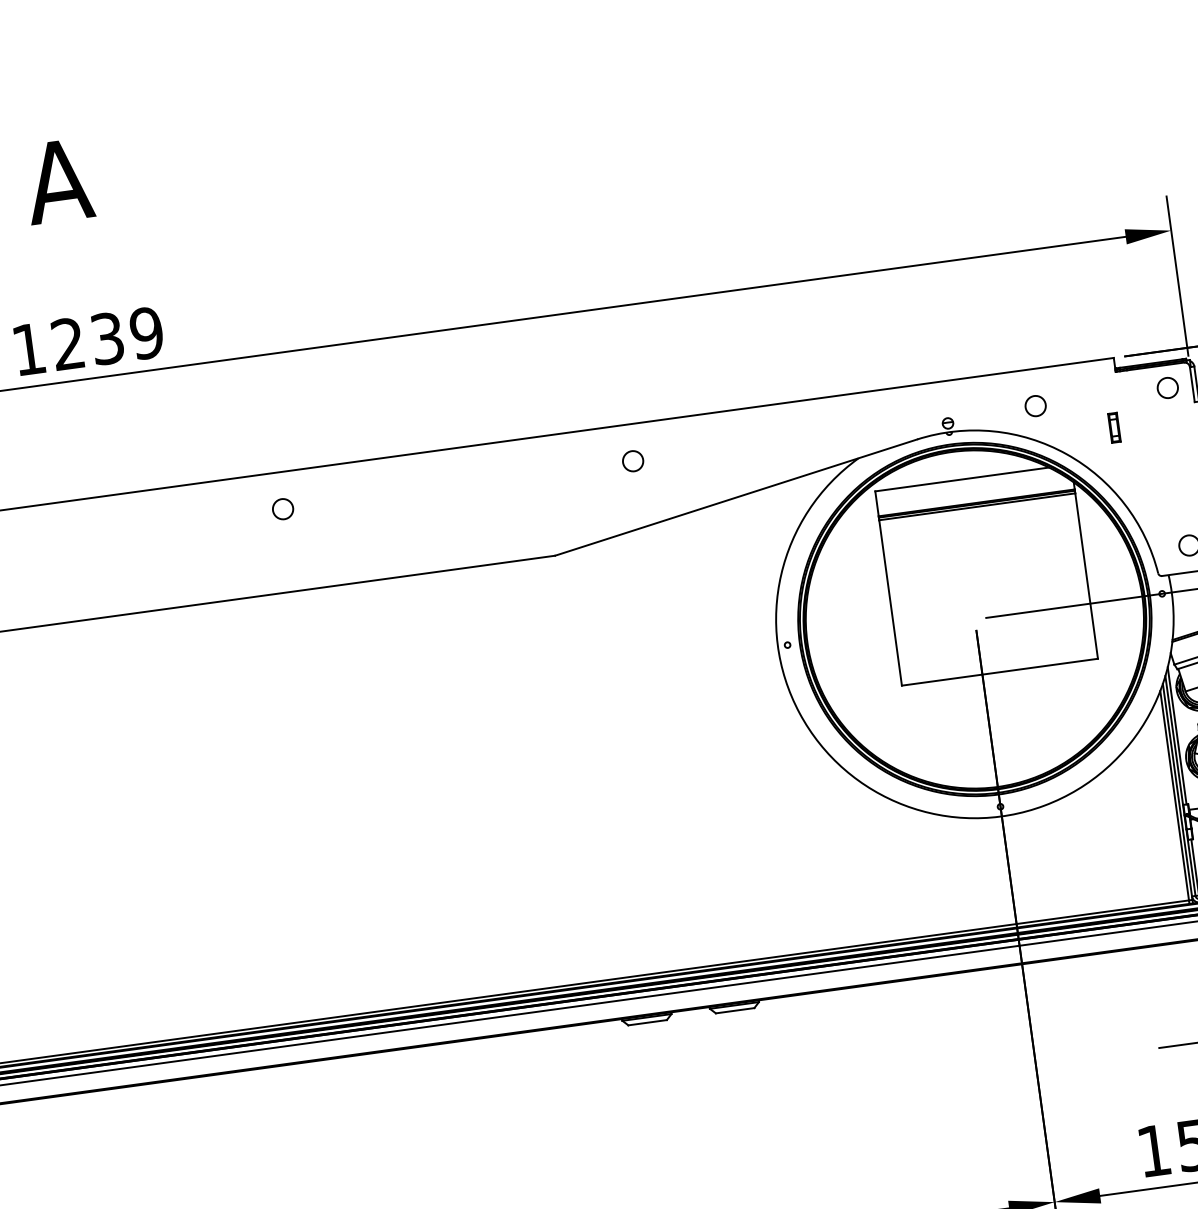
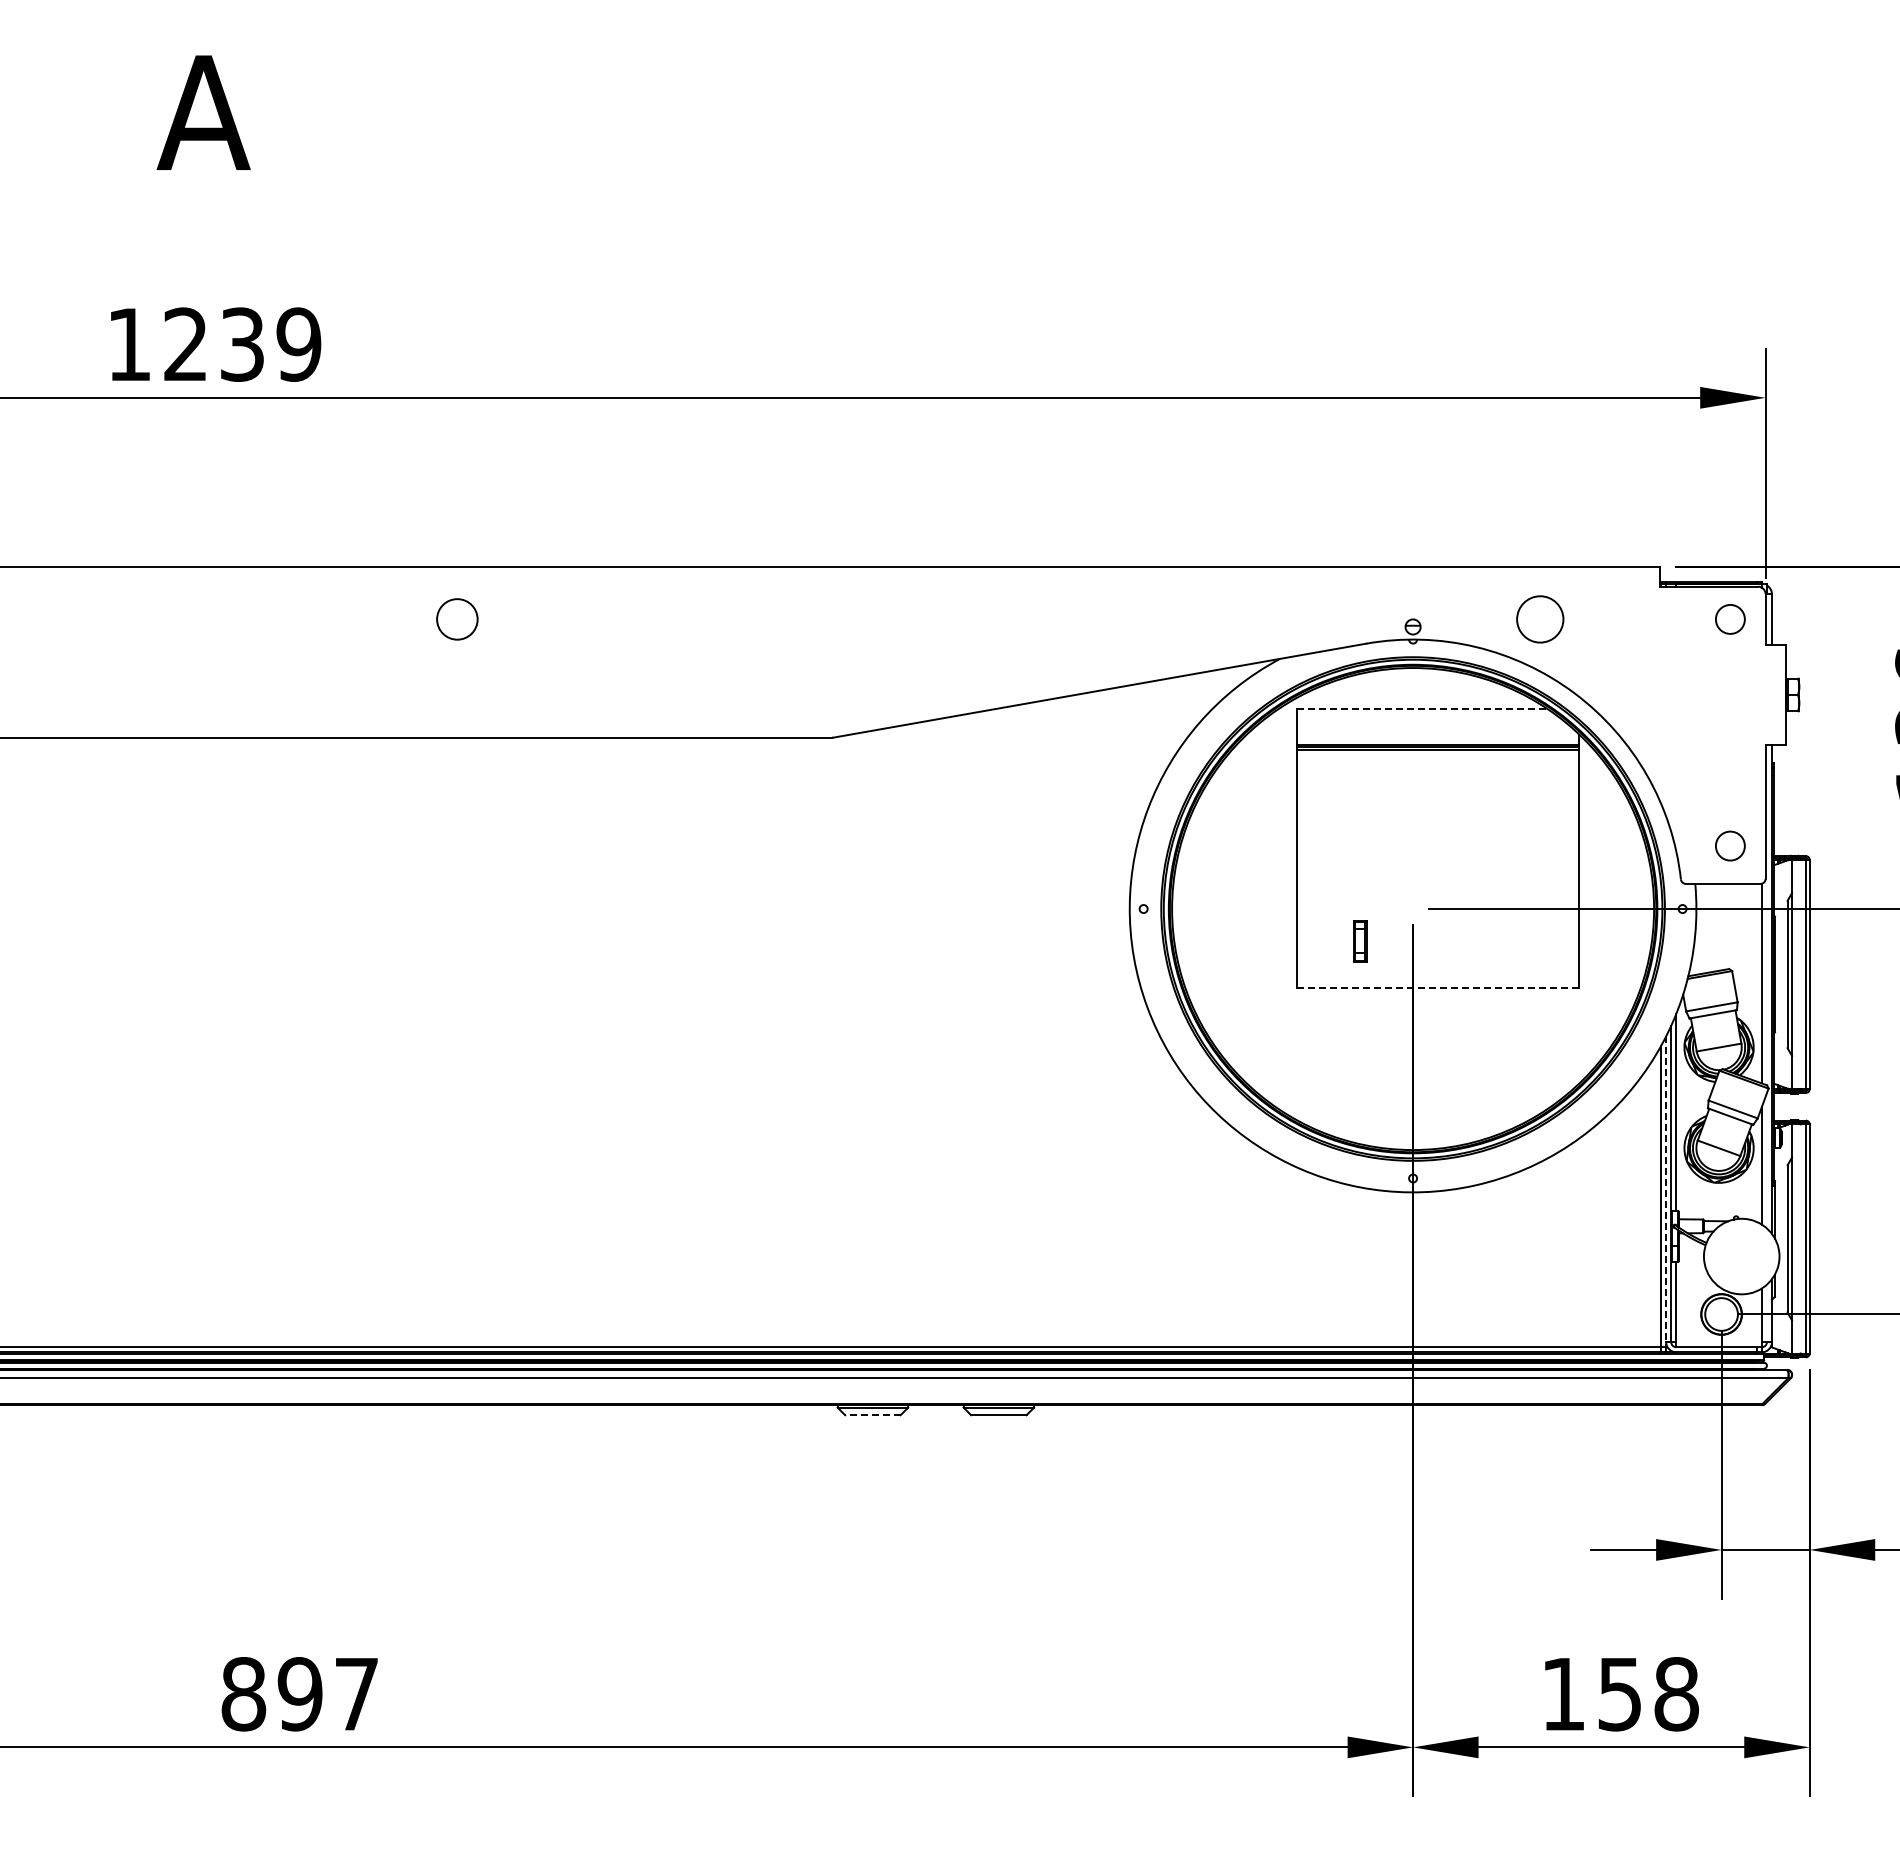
circle: (1035, 405) -> (1539, 618), size x1.6
part: (1114, 427) -> (1360, 941), moved
circle: (632, 461) -> (960, 619), removed
line: (962, 479) -> (1422, 708), solid -> dashed
circle: (283, 509) -> (457, 619), size x1.4
line: (999, 672) -> (1437, 988), solid -> dashed
line: (1177, 792) -> (1666, 1192), solid -> dashed
line: (647, 1022) -> (872, 1415), solid -> dashed

